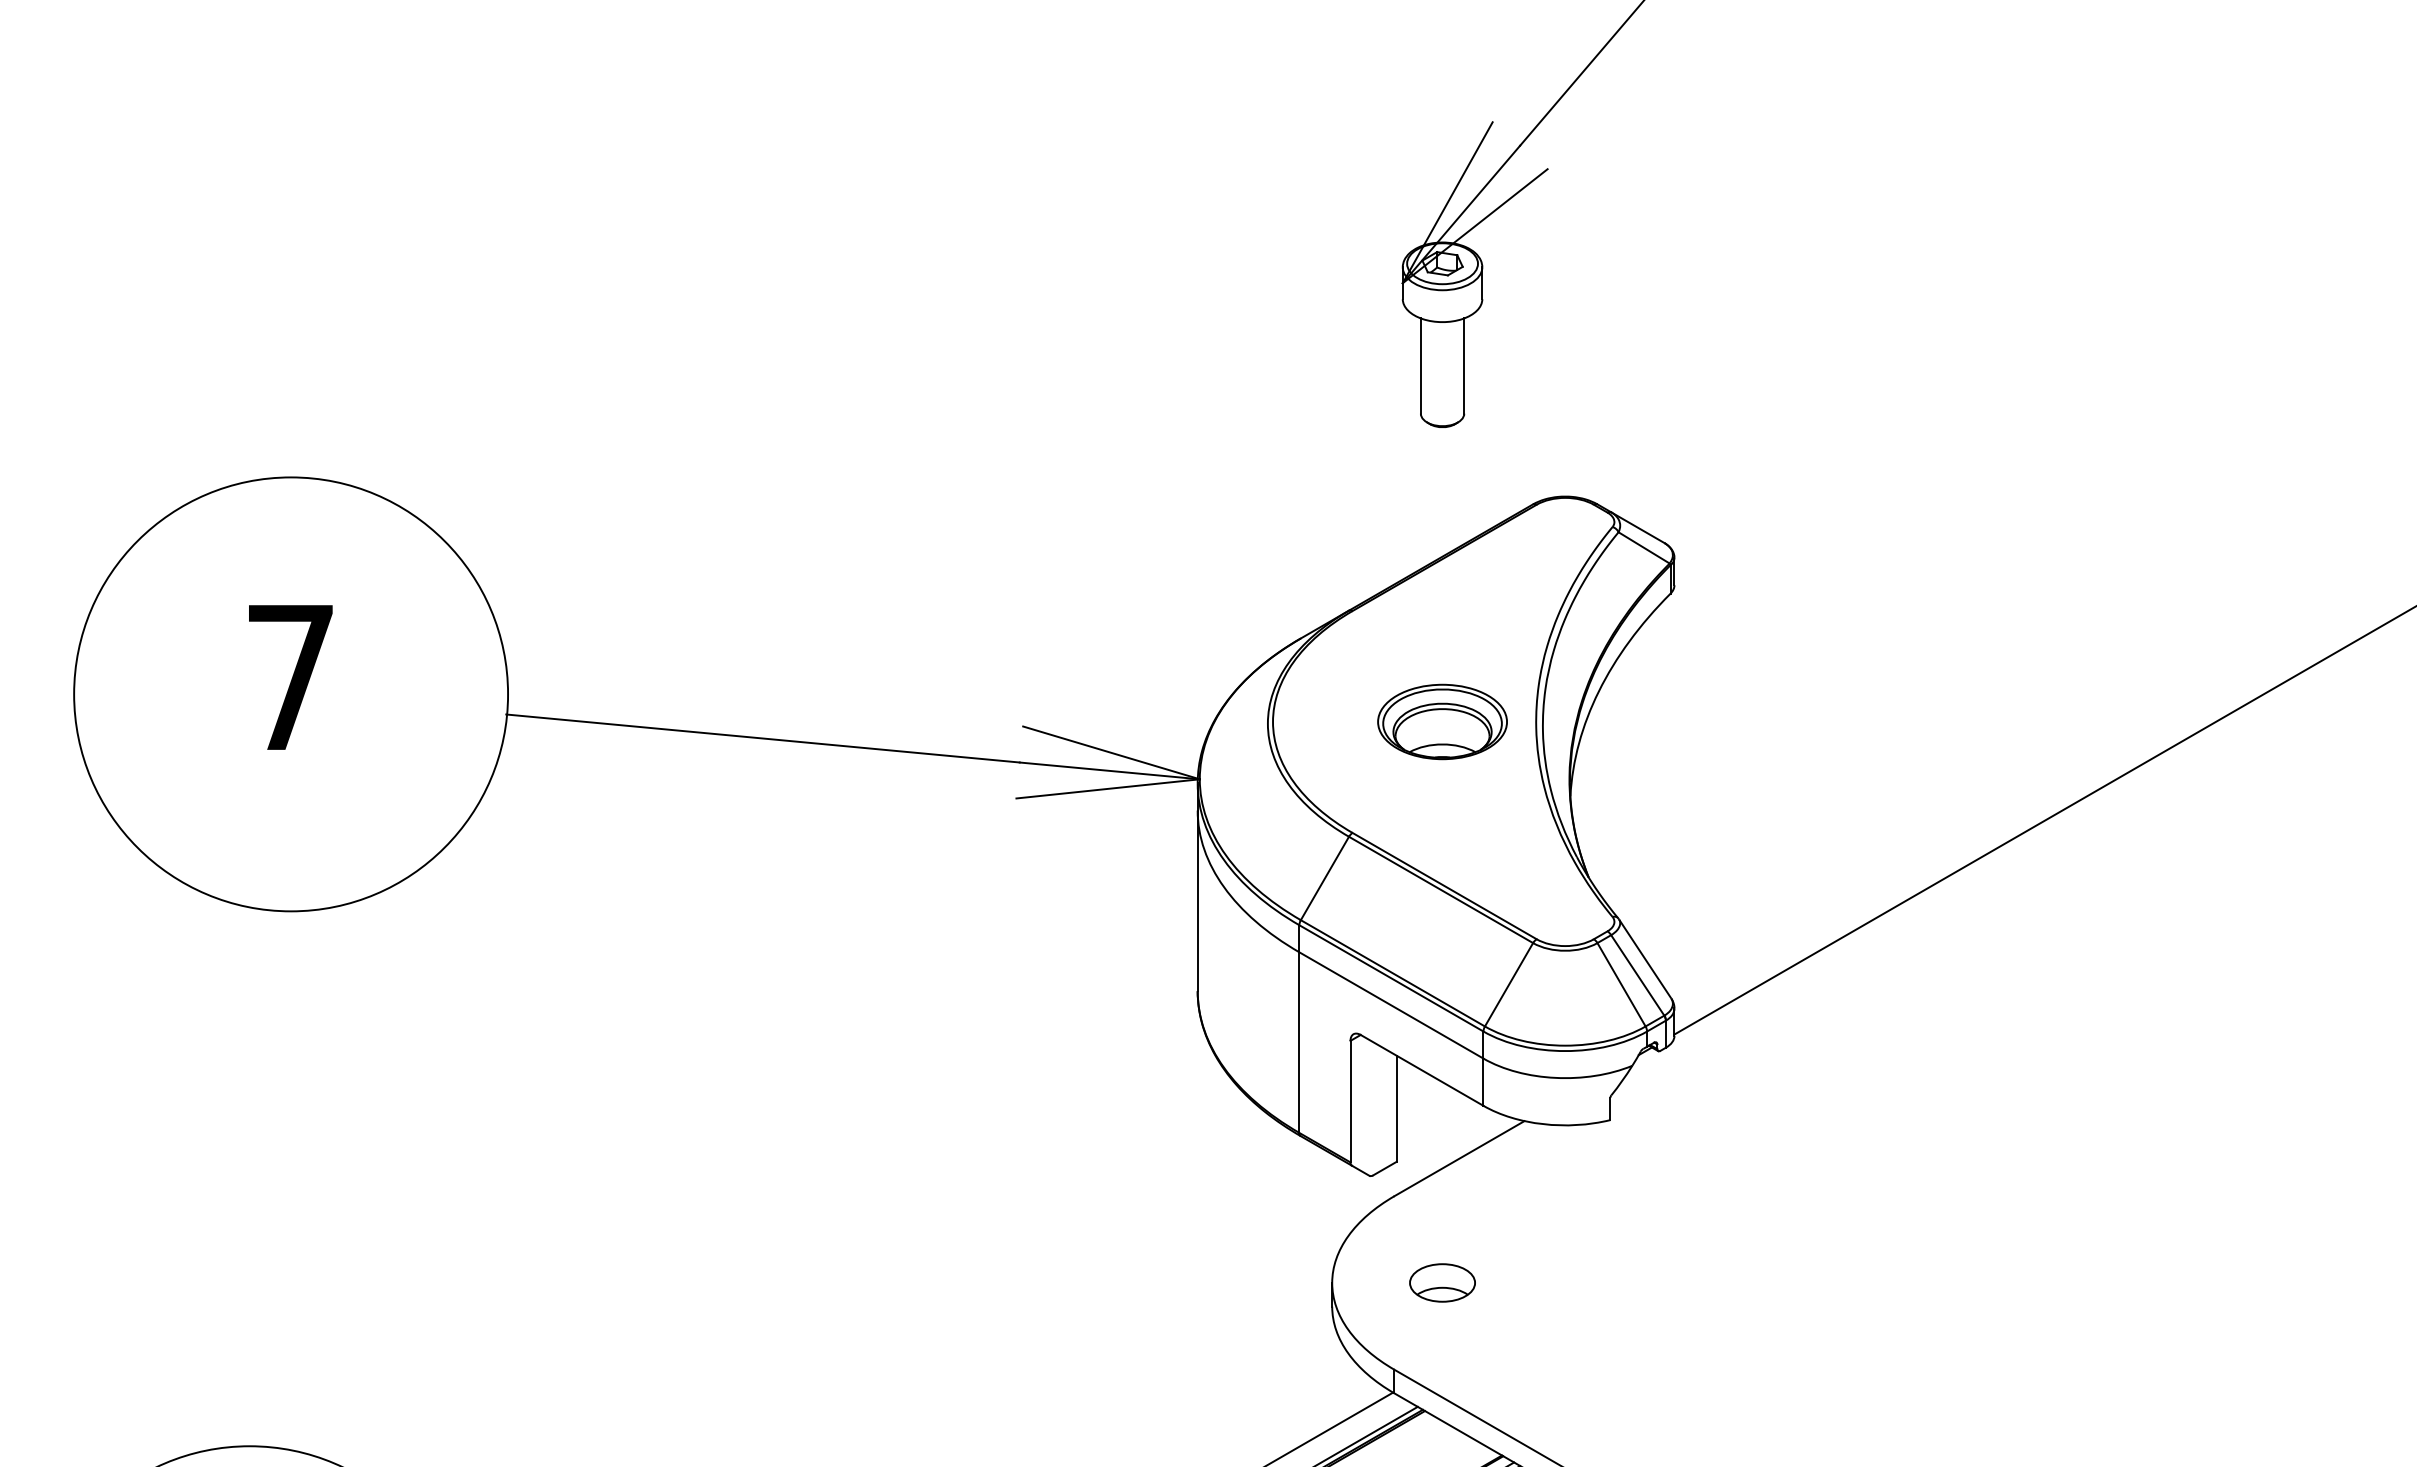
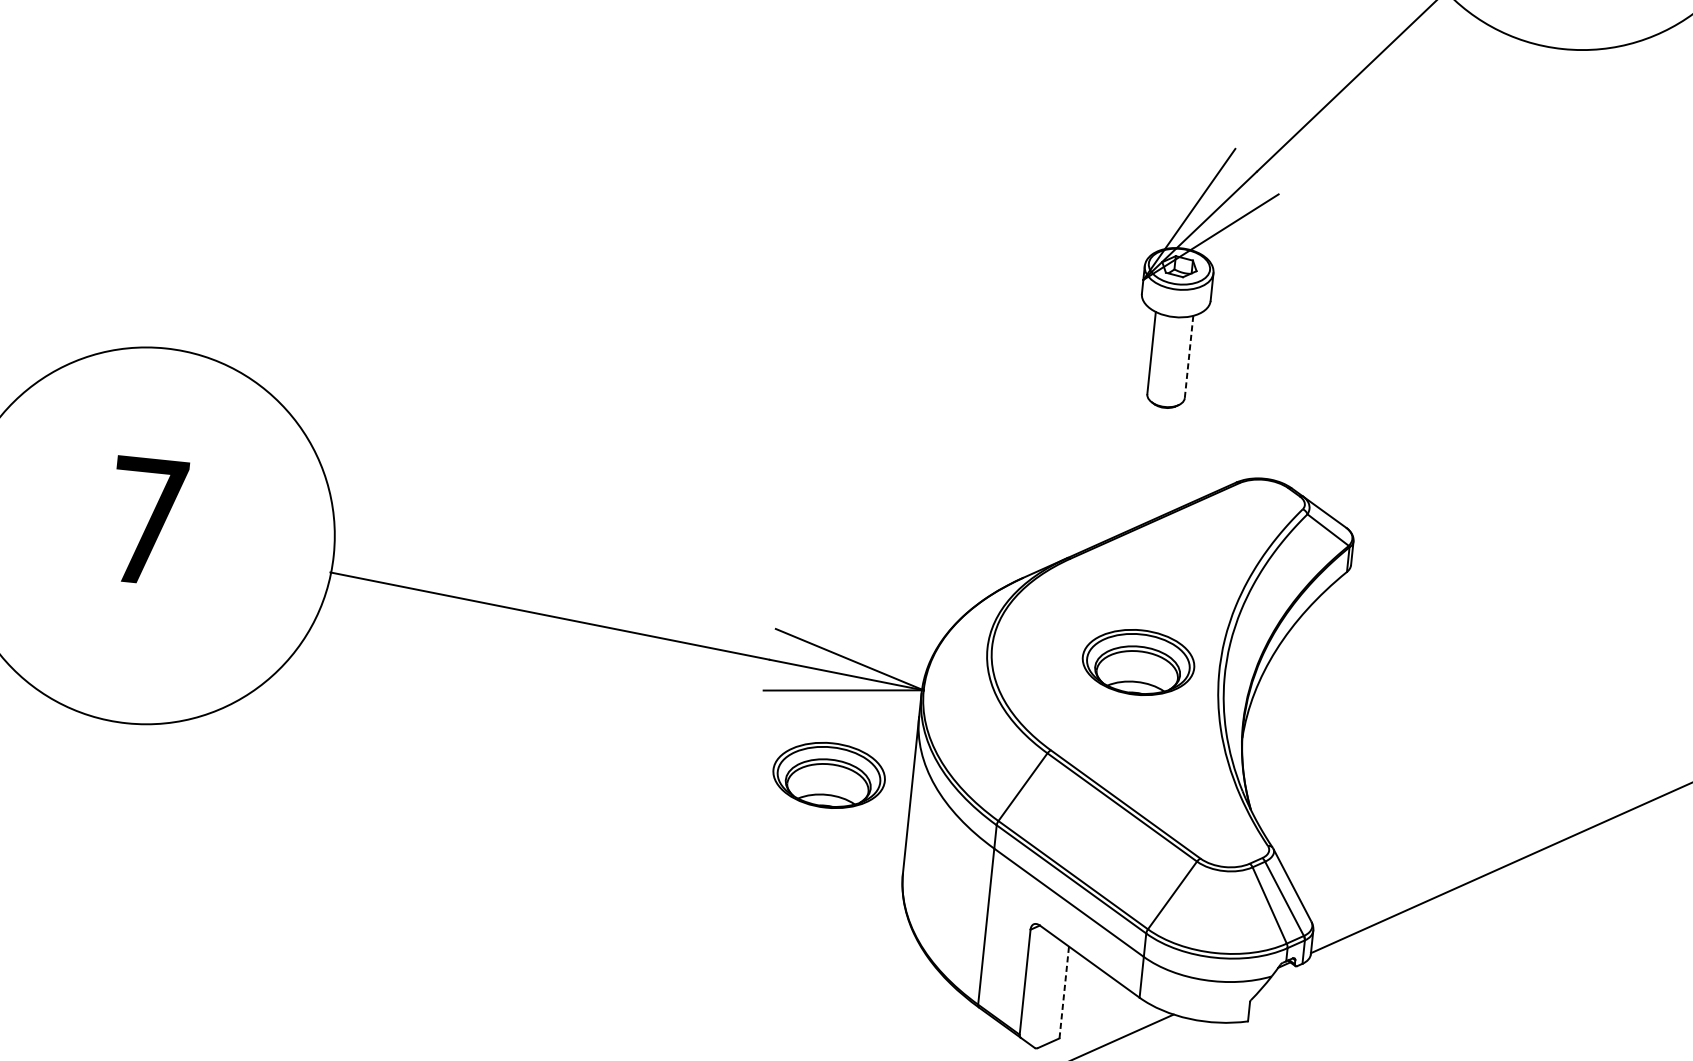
line: (1464, 366) -> (1189, 357), solid -> dashed
part: (1101, 887) -> (829, 775), added
line: (1396, 1108) -> (1064, 992), solid -> dashed

